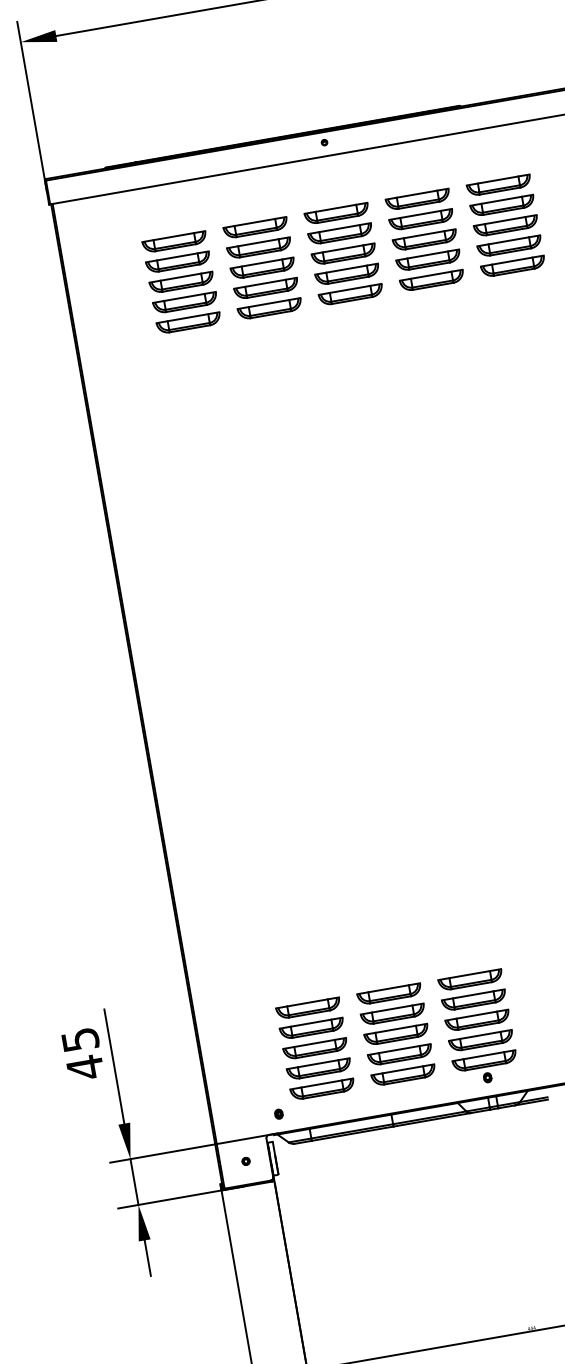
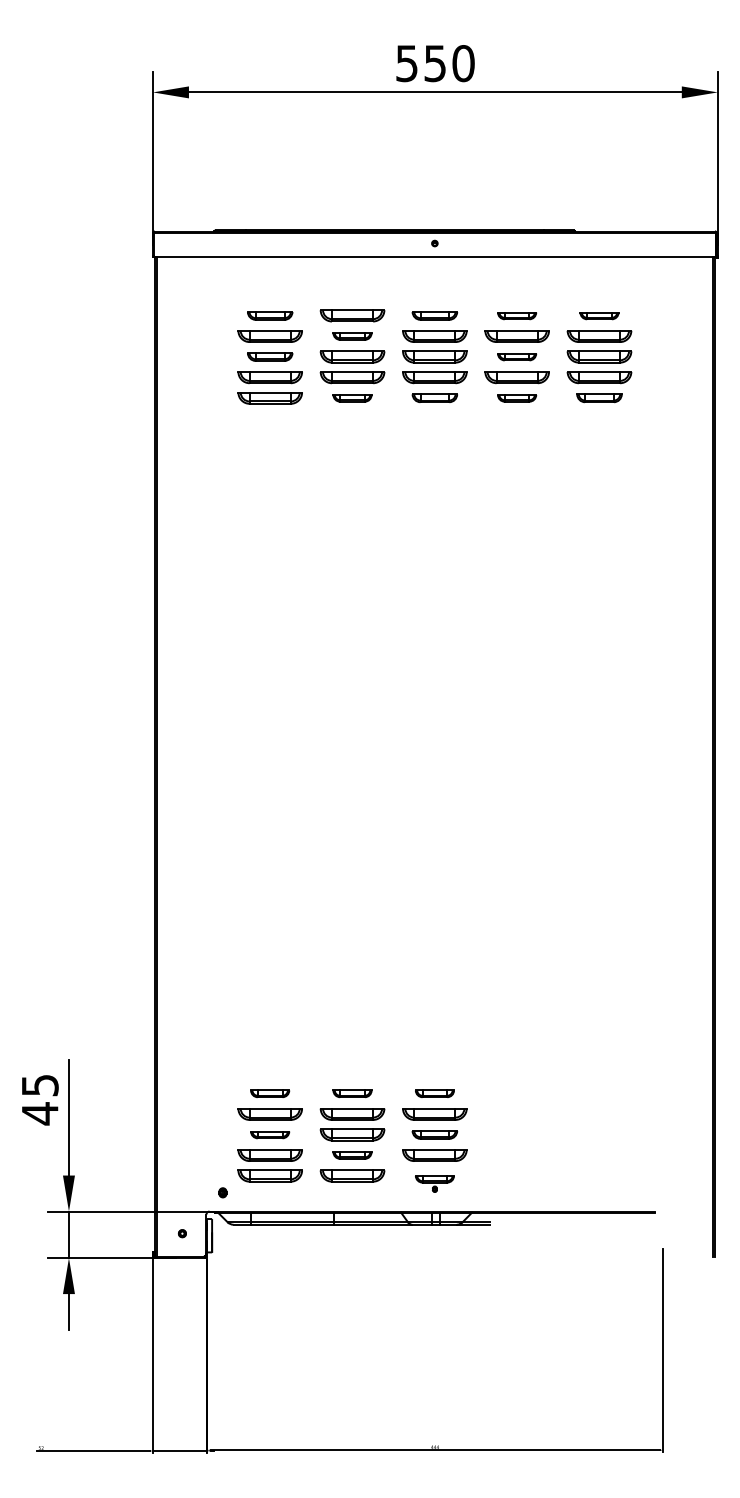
part: (499, 185) -> (599, 315), size x0.6
part: (417, 199) -> (516, 315), size x0.6
part: (336, 213) -> (434, 315), size x0.7
part: (424, 239) -> (516, 356), size x0.6
part: (173, 241) -> (269, 315), size x0.7
part: (259, 248) -> (352, 336), size x0.6
part: (513, 266) -> (599, 398), size x0.7
part: (431, 281) -> (516, 398), size x0.6
part: (181, 282) -> (269, 356), size x0.7
part: (350, 295) -> (434, 398), size x0.7
part: (270, 309) -> (352, 398), size x0.6
part: (470, 979) -> (434, 1093), size x0.6
part: (389, 994) -> (352, 1093), size x0.6
part: (307, 1008) -> (269, 1093), size x0.6
part: (477, 1020) -> (434, 1134), size x0.7
part: (314, 1048) -> (269, 1134), size x0.6
part: (400, 1055) -> (352, 1155), size x0.6
part: (485, 1068) -> (434, 1183), size x0.6

